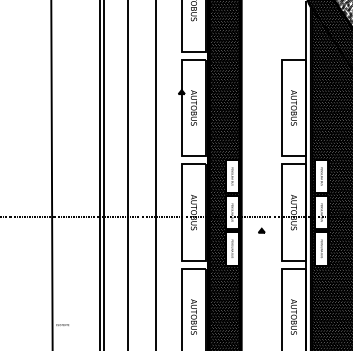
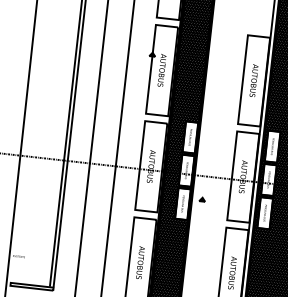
part: (261, 230) -> (202, 199), moved

